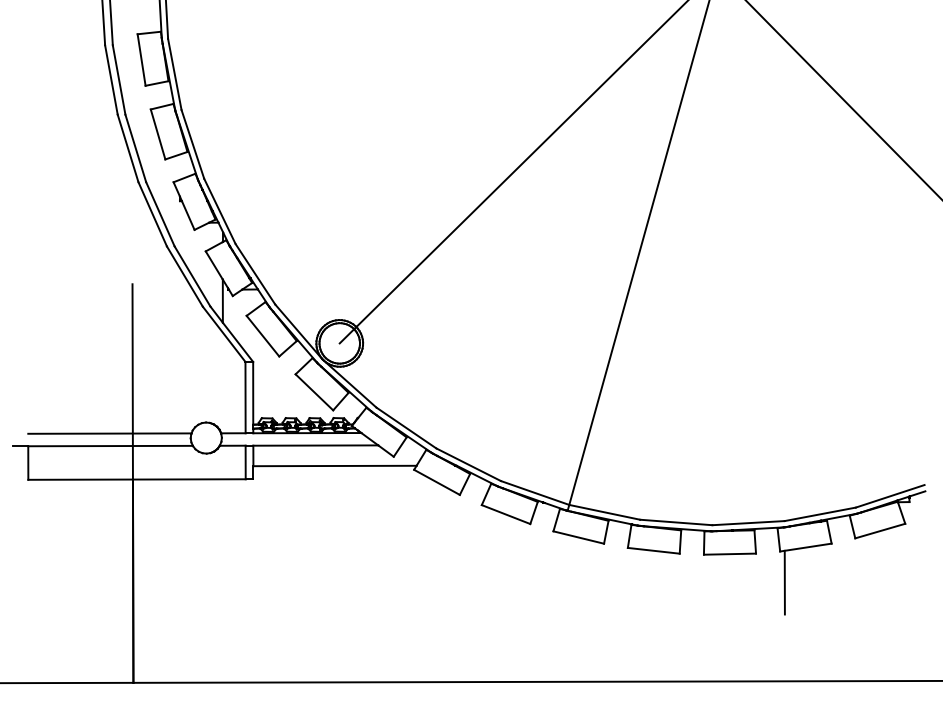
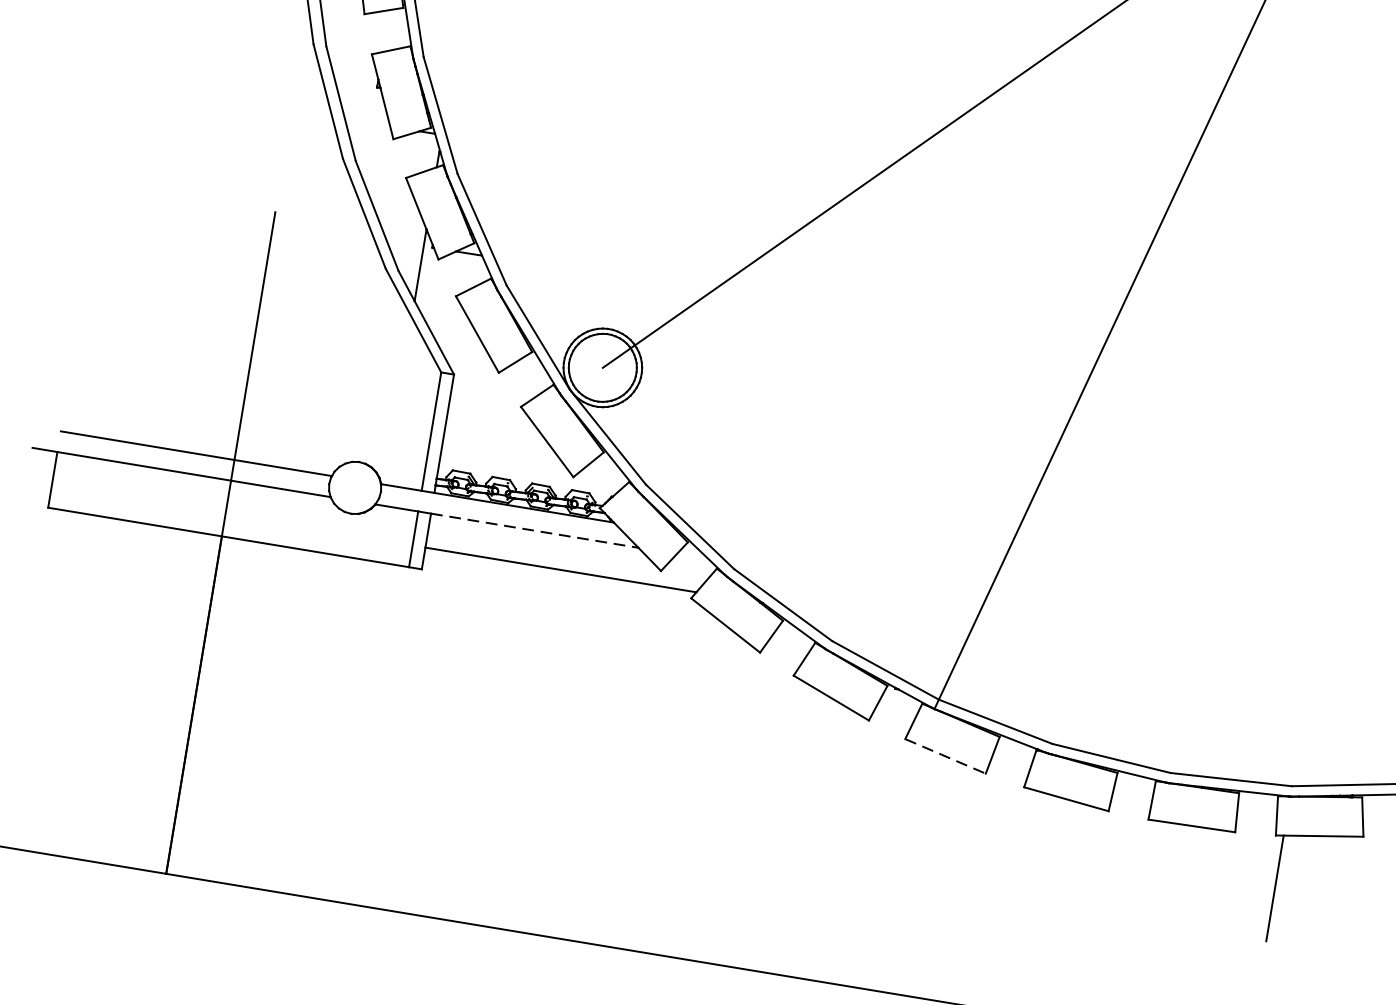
line: (316, 445) -> (535, 530), solid -> dashed
line: (579, 537) -> (946, 756), solid -> dashed

